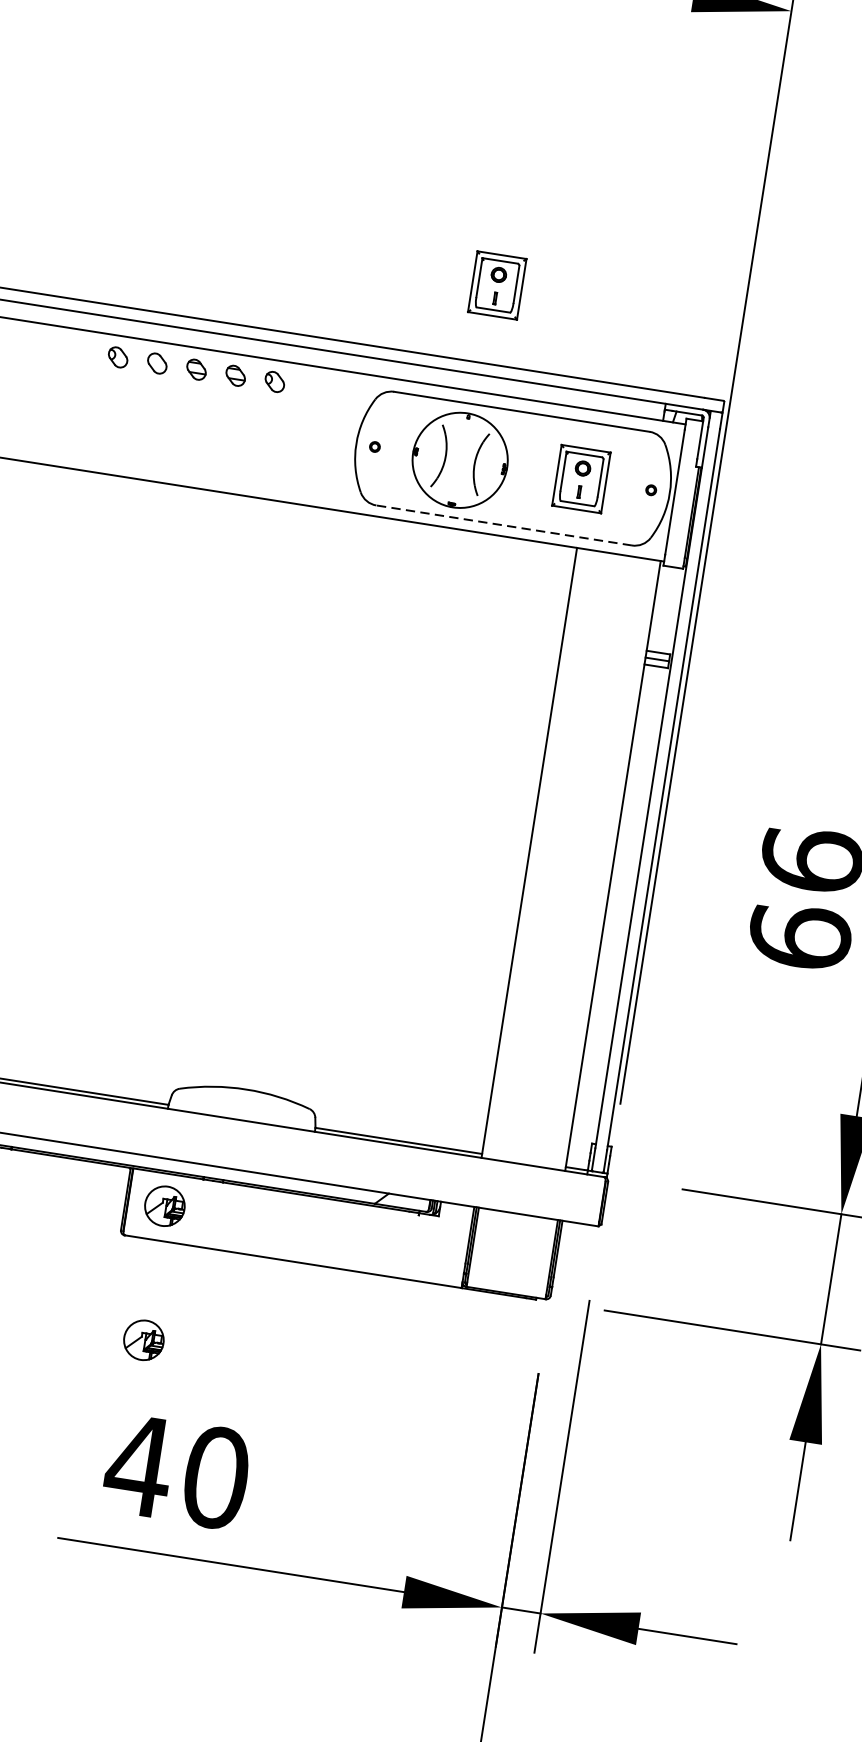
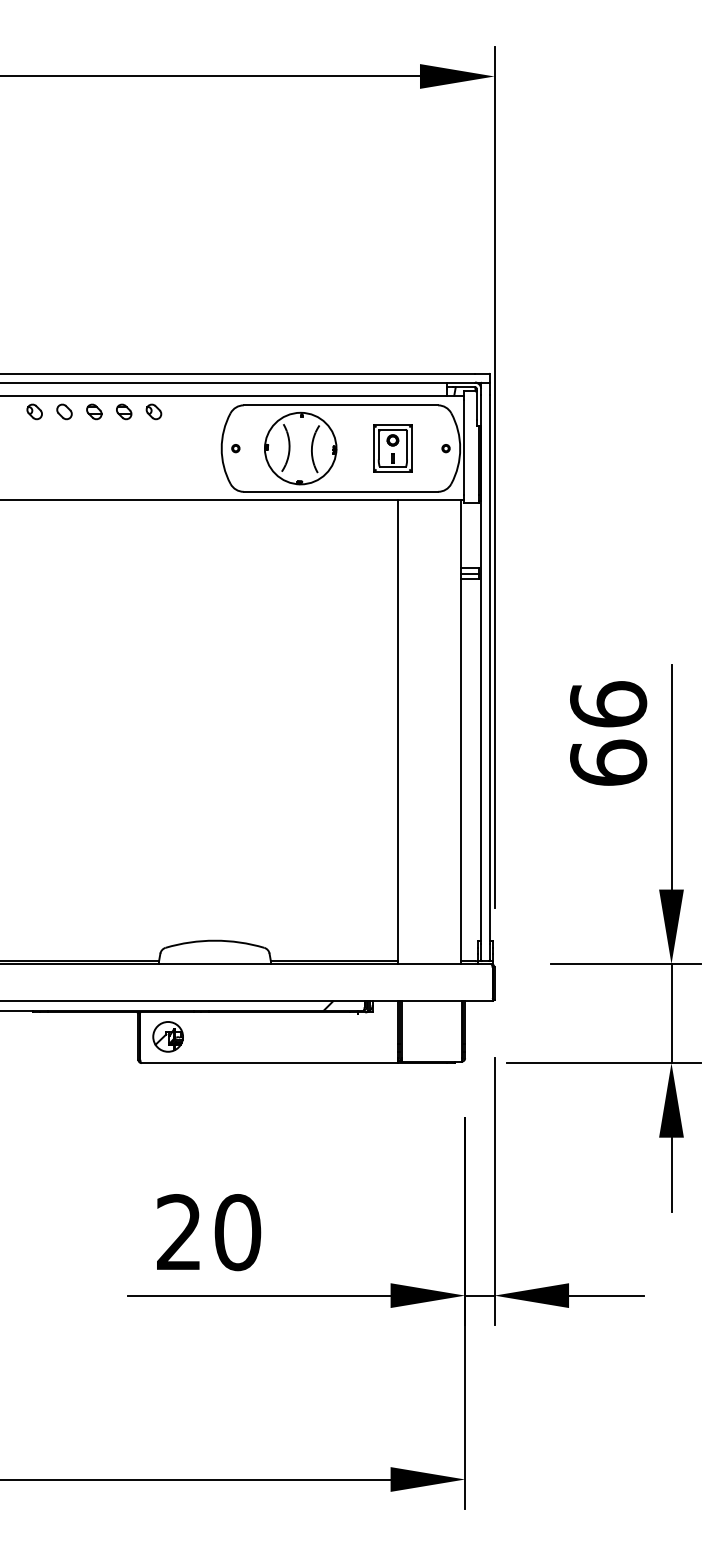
part: (496, 285) -> (307, 314), removed
line: (503, 524) -> (340, 491), dashed -> solid
part: (143, 1339) -> (167, 1138), removed
text: (138, 1464) -> (178, 1231), 40 -> 20

